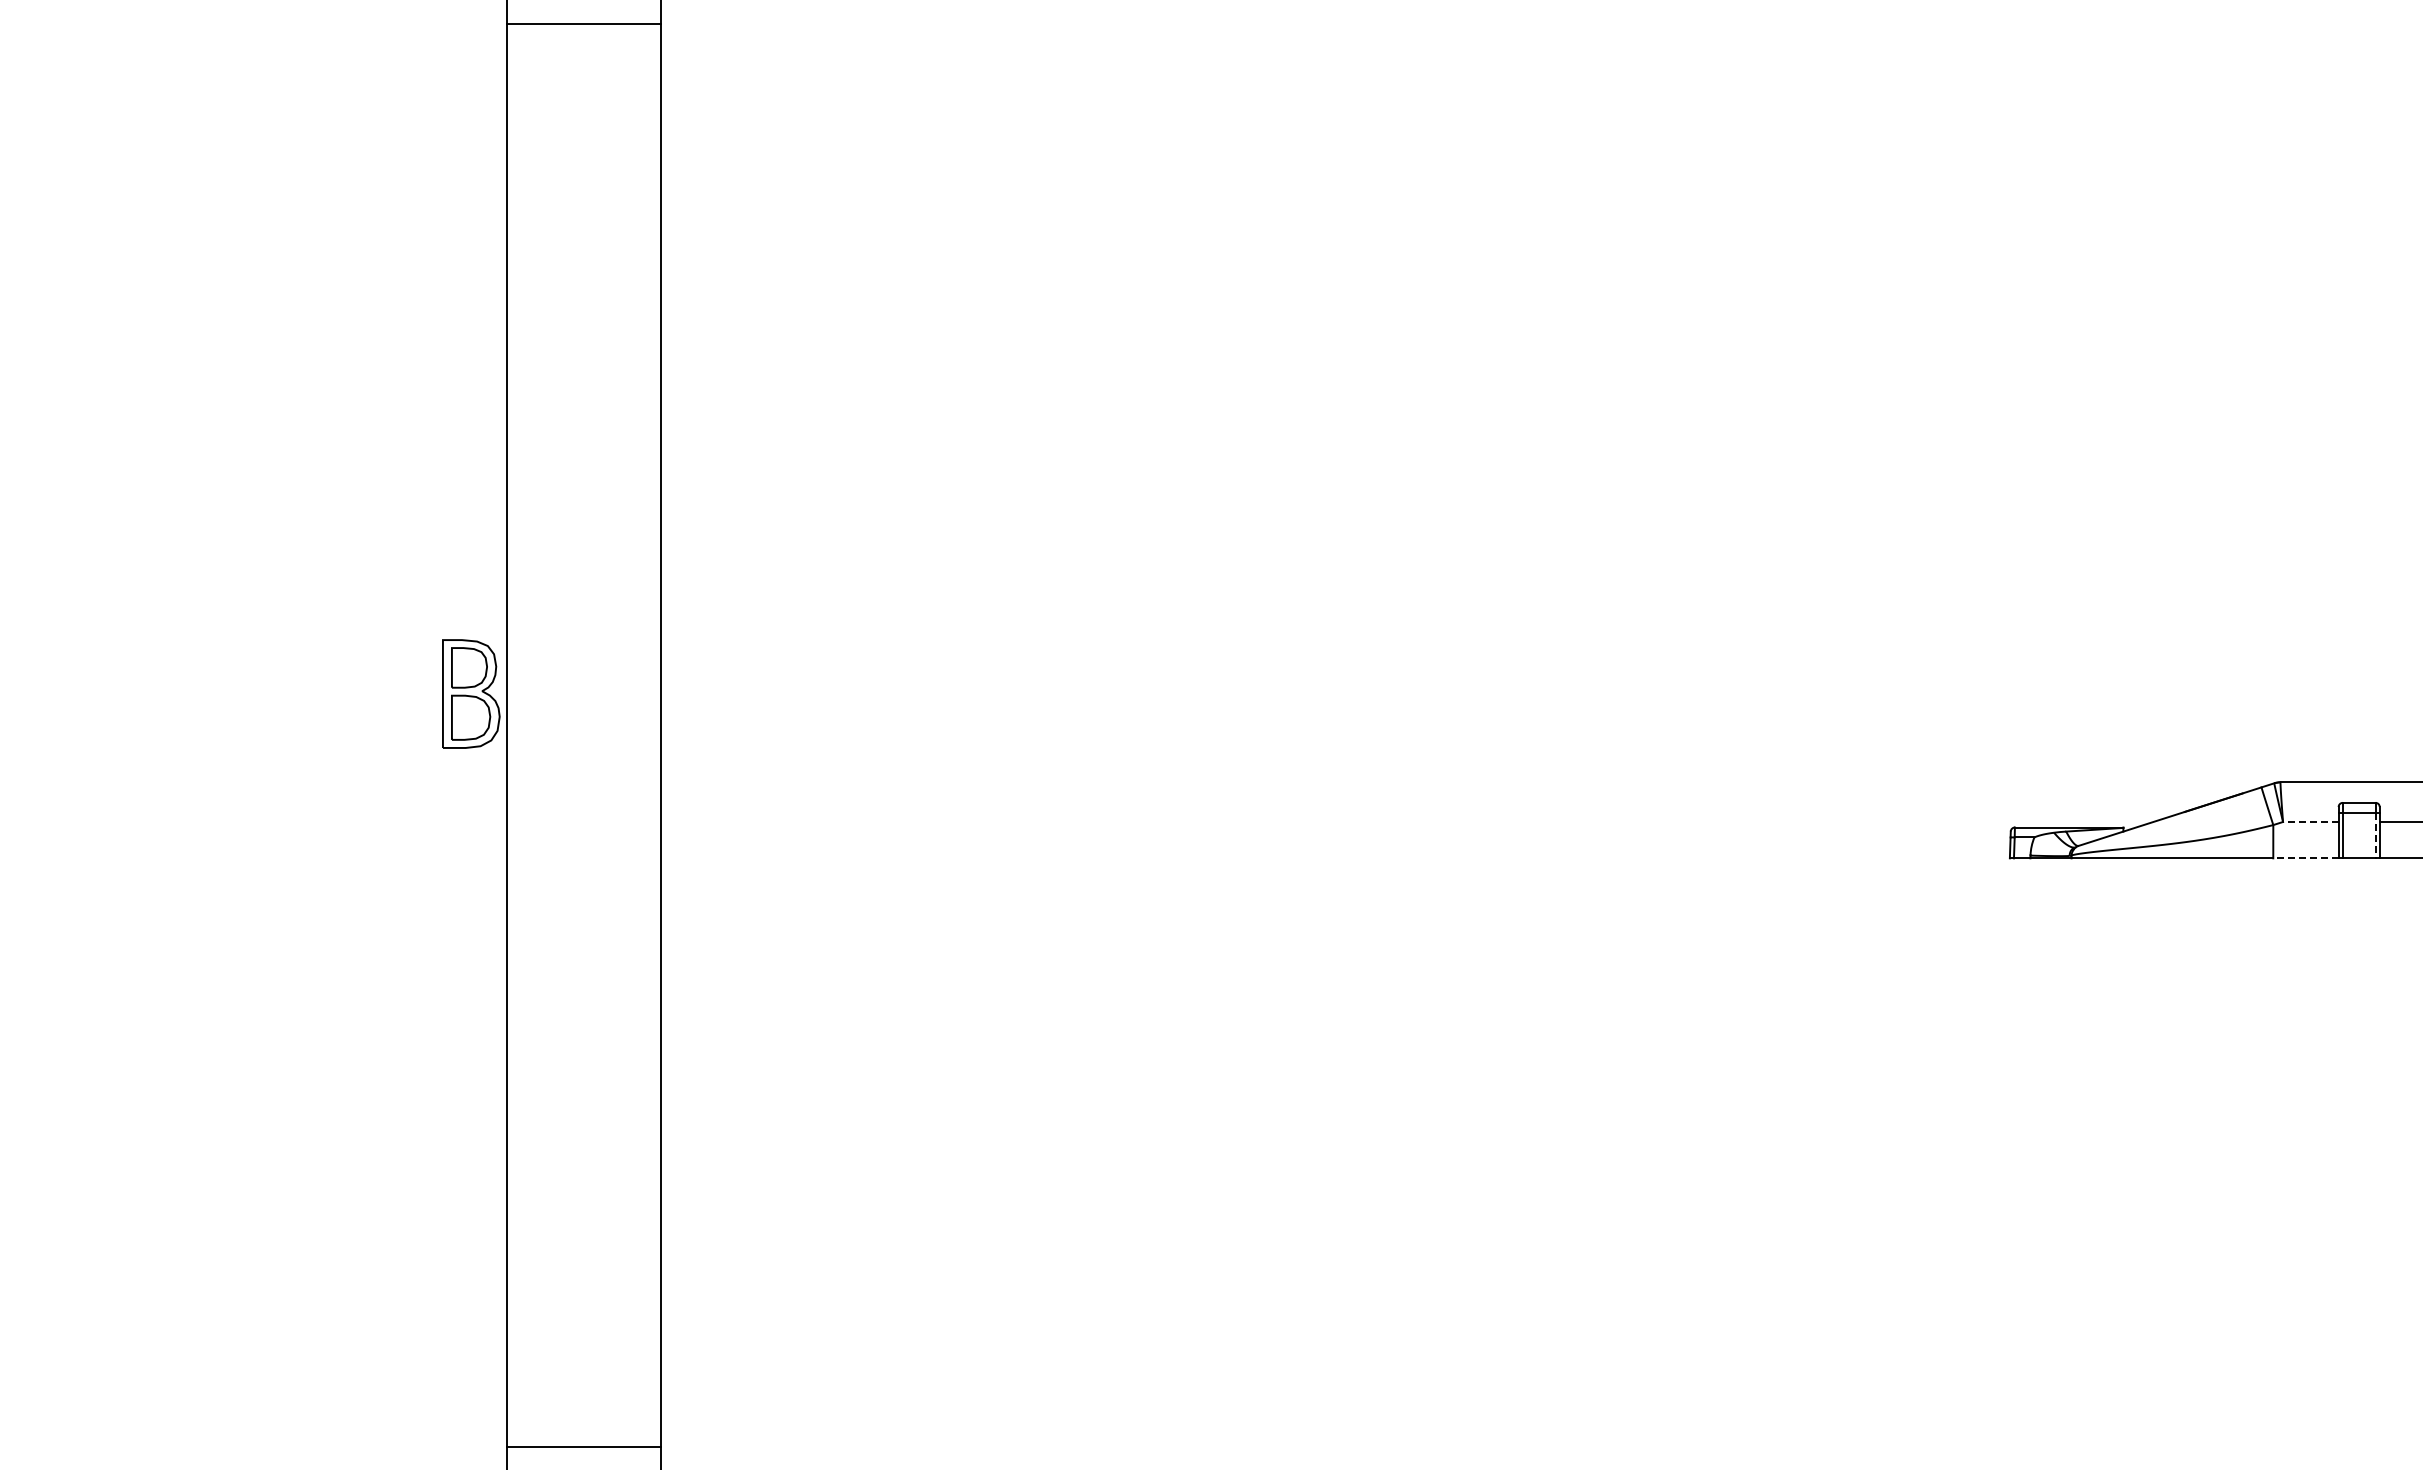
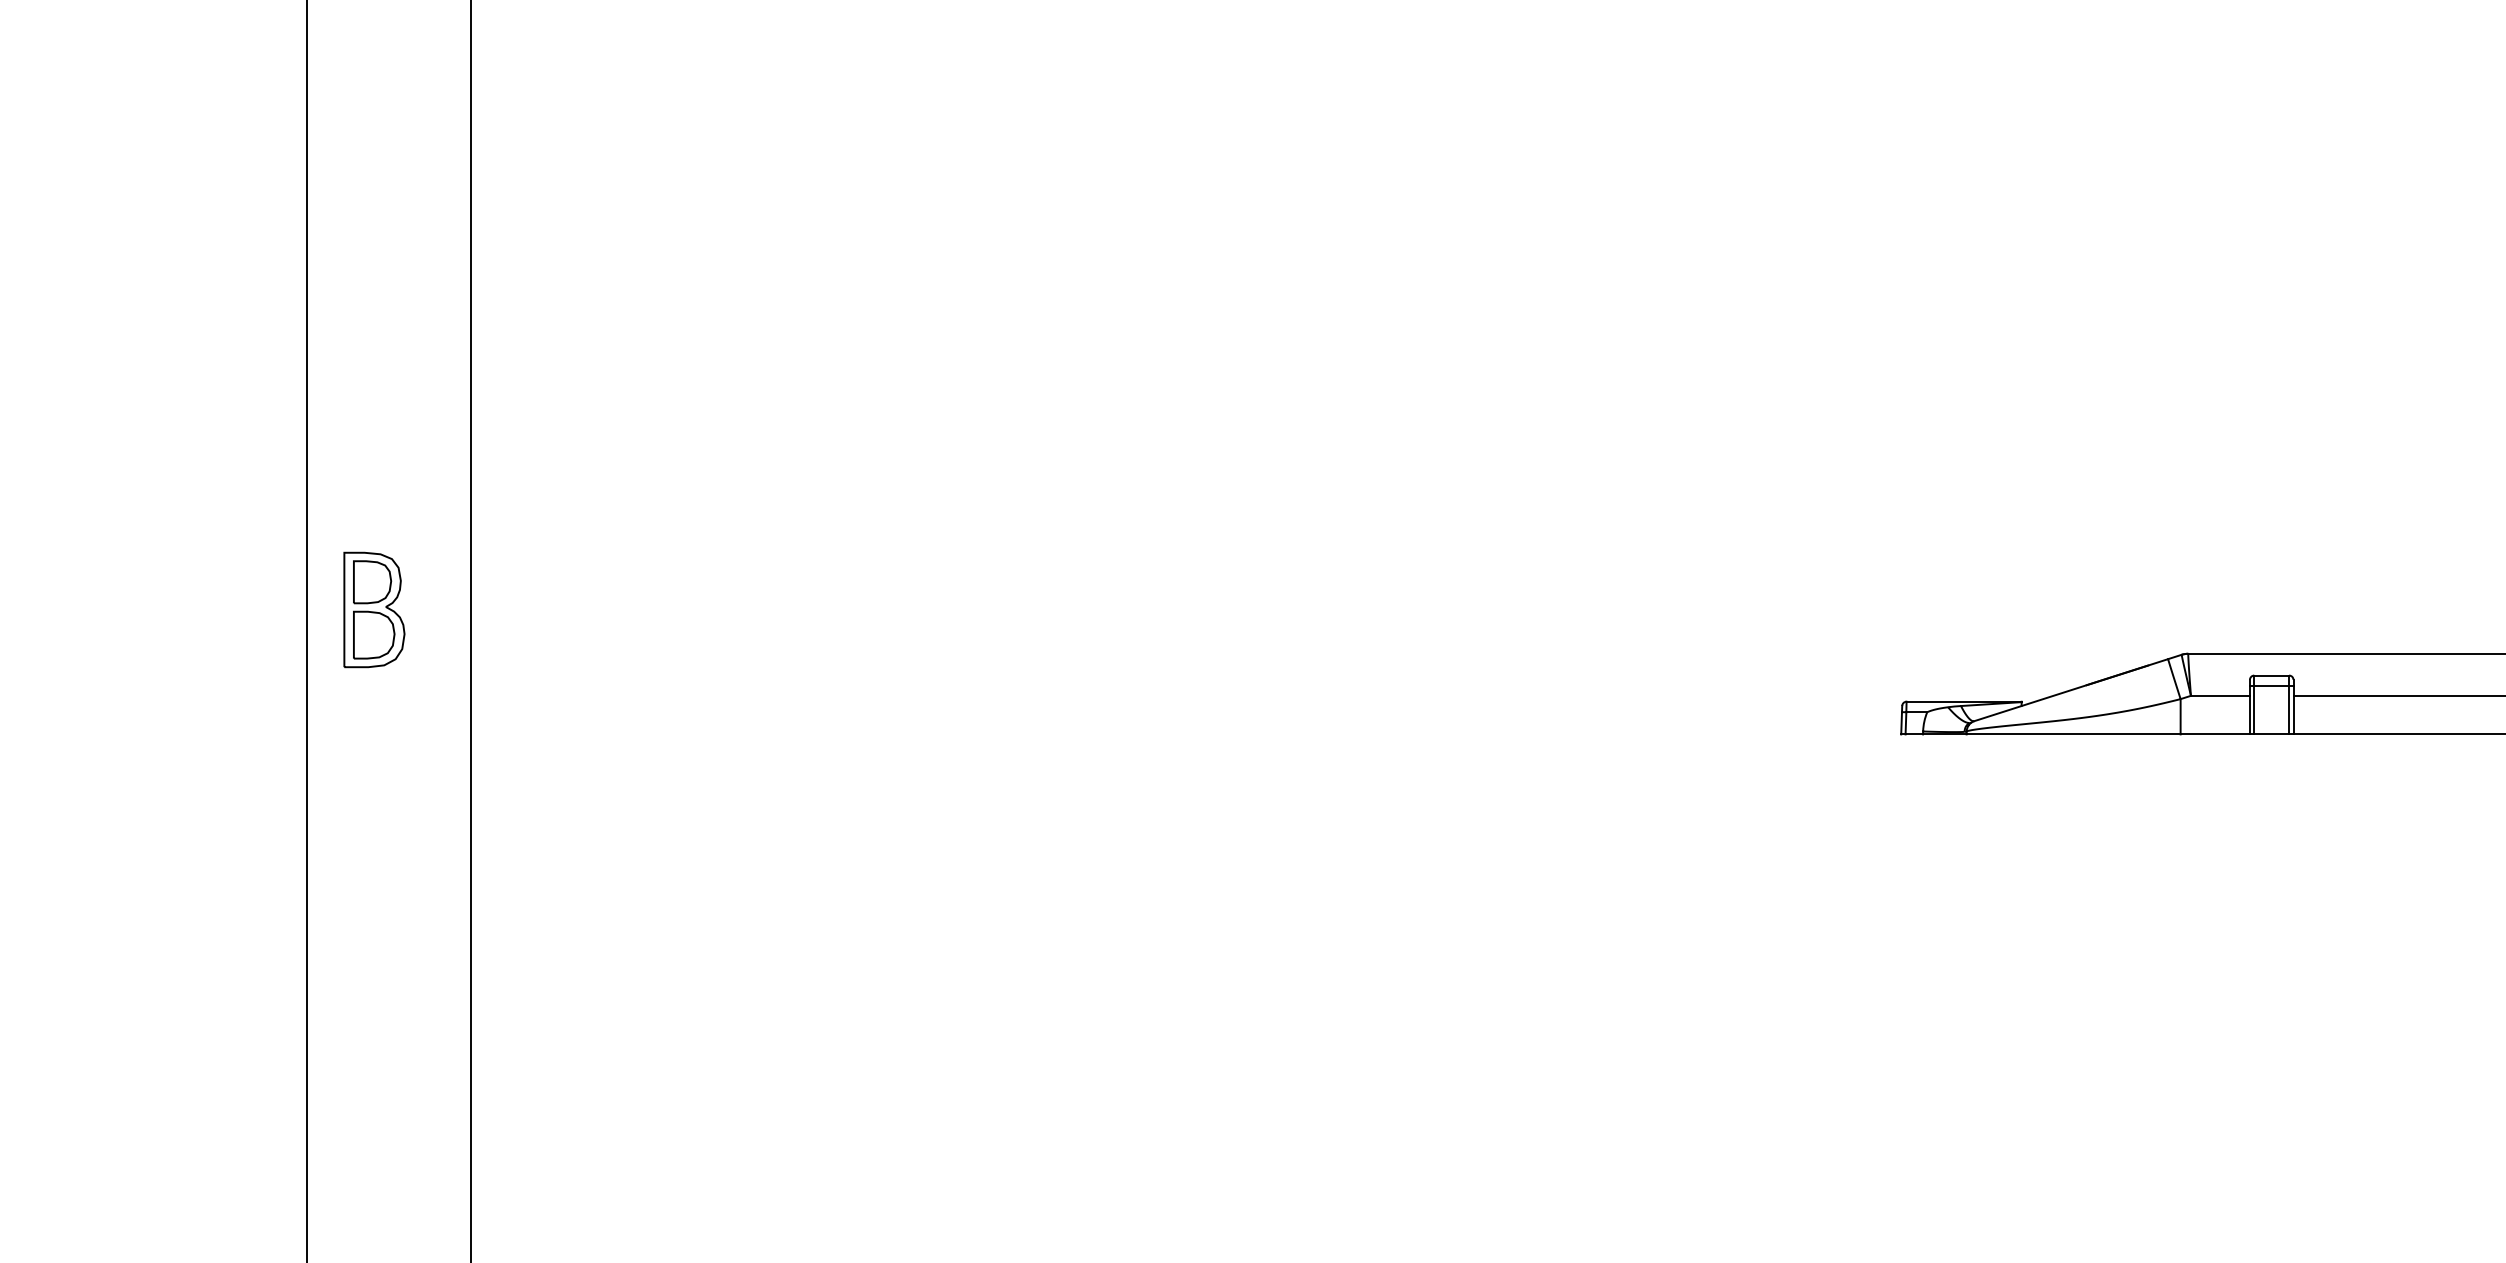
part: (471, 693) -> (374, 609), moved
line: (2310, 821) -> (2220, 695), dashed -> solid
line: (2375, 835) -> (2289, 710), dashed -> solid
line: (2305, 858) -> (2214, 734), dashed -> solid

